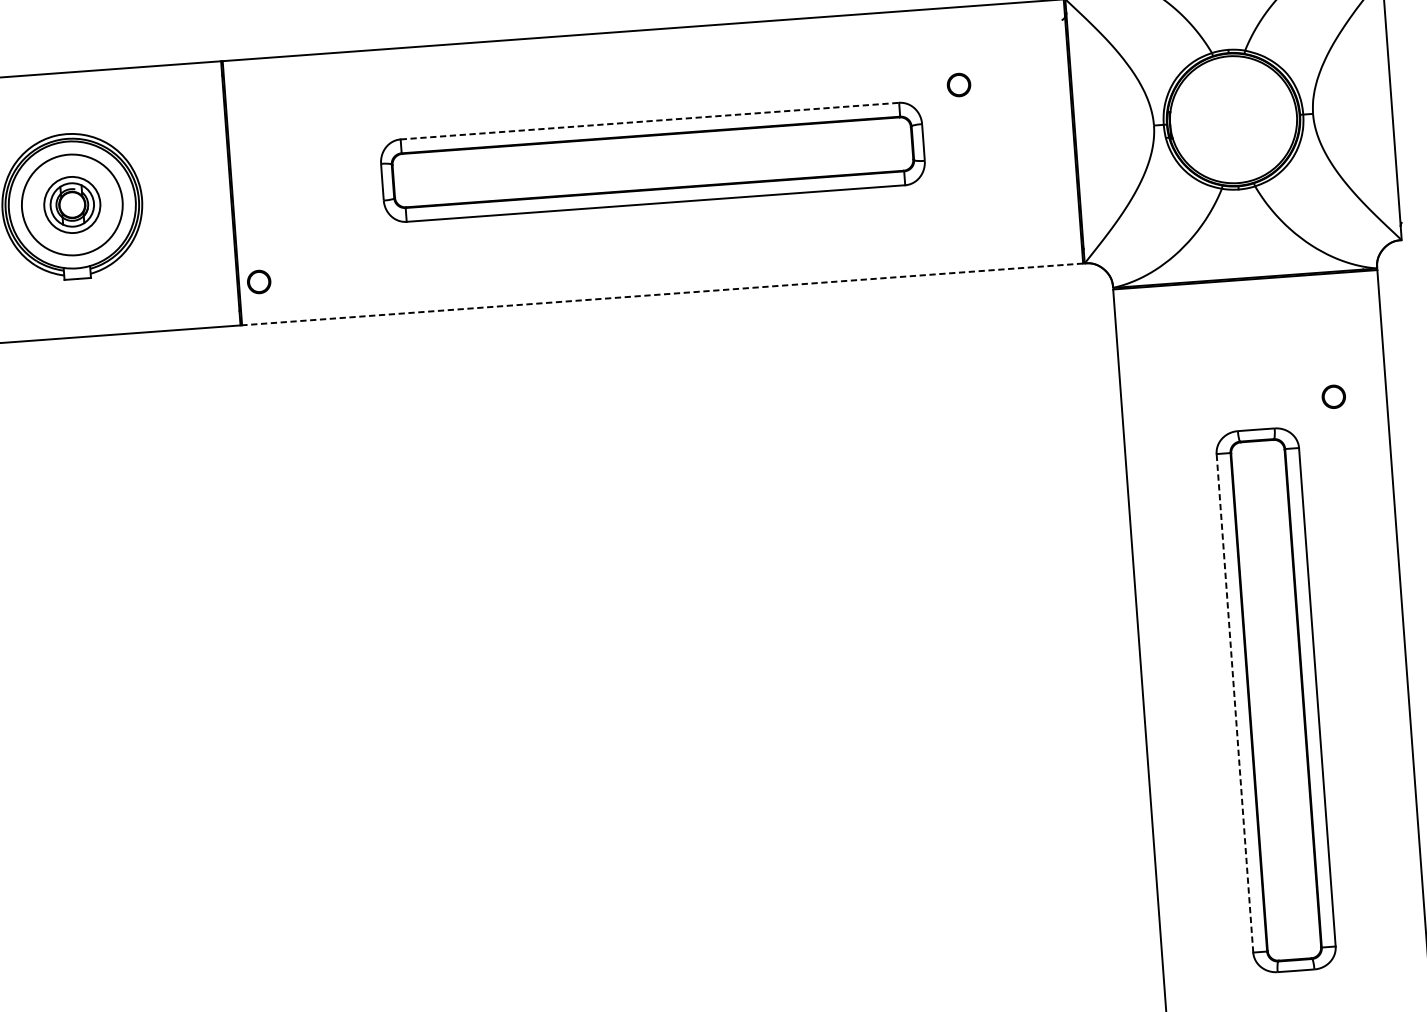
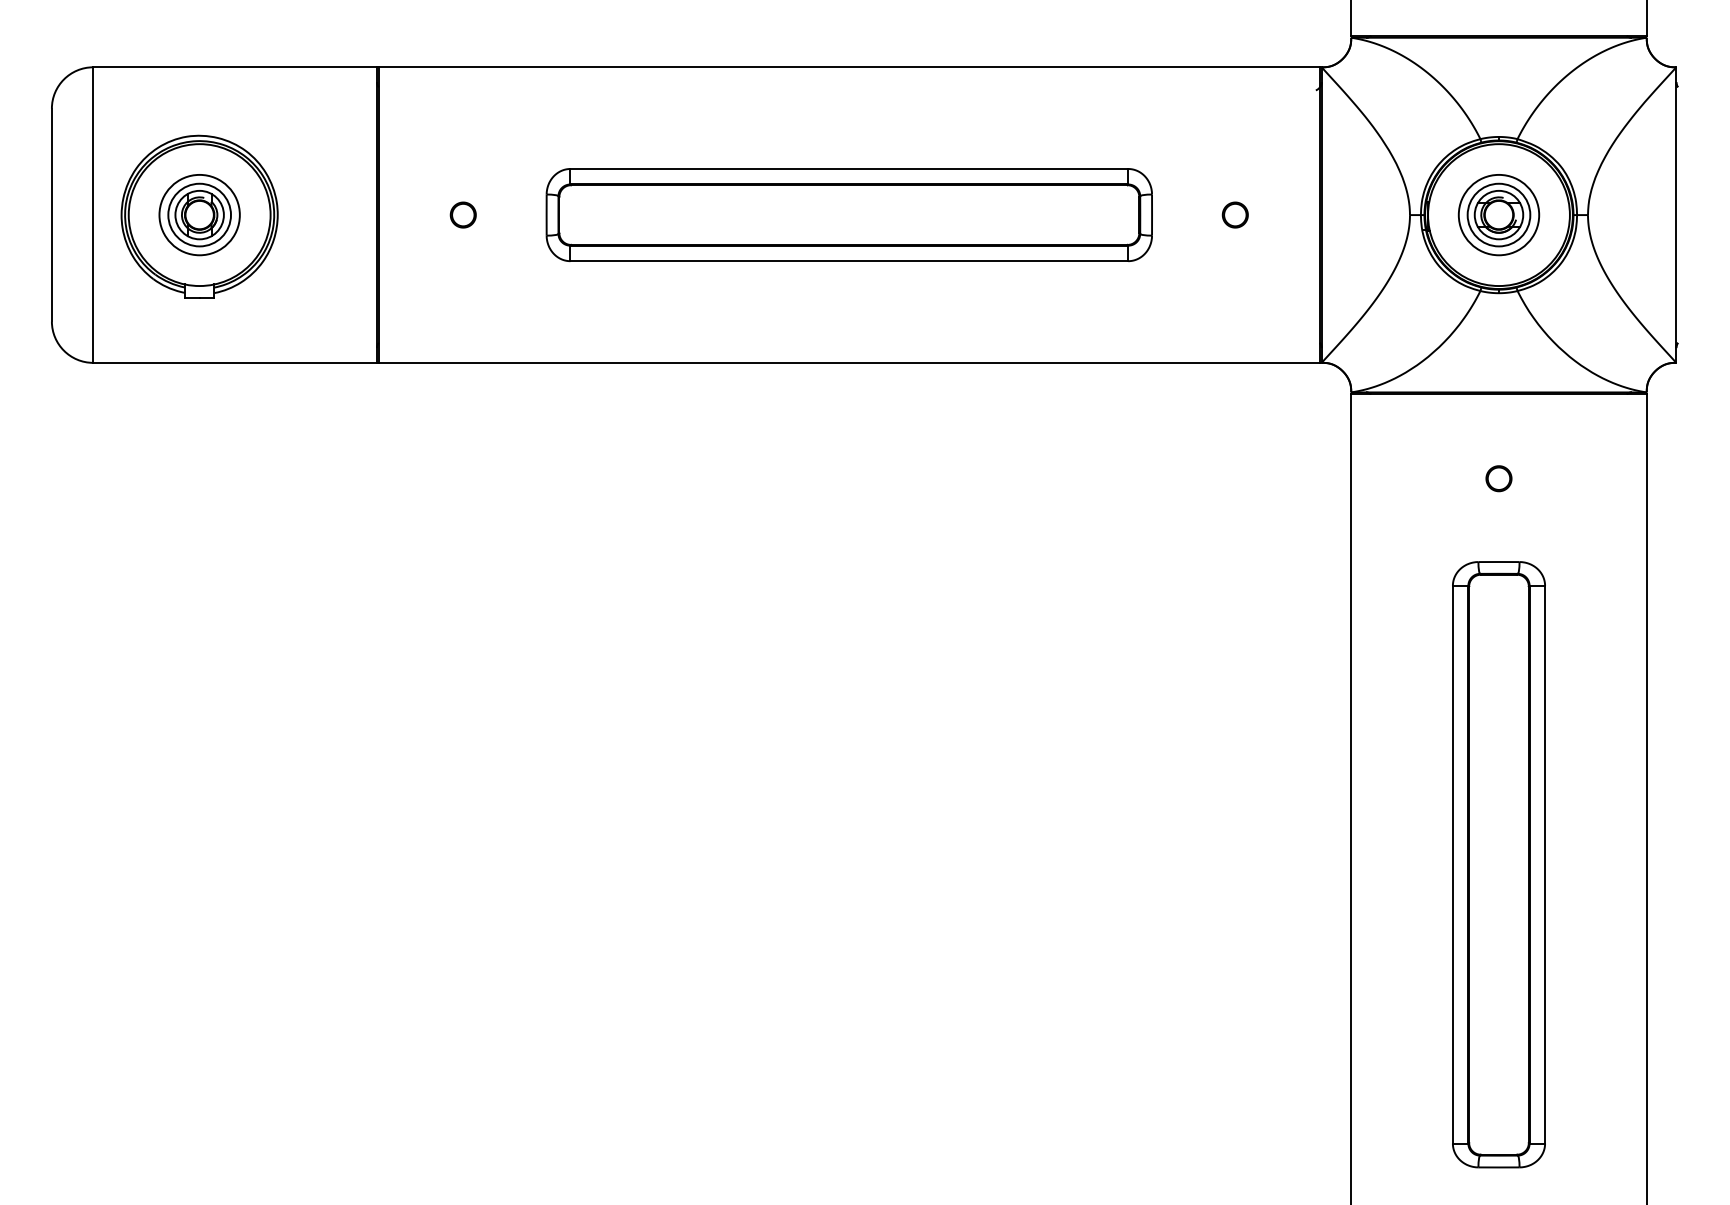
part: (958, 84) -> (1234, 214), moved
line: (650, 120) -> (849, 168), dashed -> solid
part: (1233, 120) -> (1498, 215), added
circle: (72, 204) -> (199, 214), size x0.71
part: (258, 281) -> (462, 214), moved
line: (662, 294) -> (849, 362), dashed -> solid
part: (1333, 396) -> (1498, 478), moved
line: (1234, 703) -> (1452, 864), dashed -> solid

